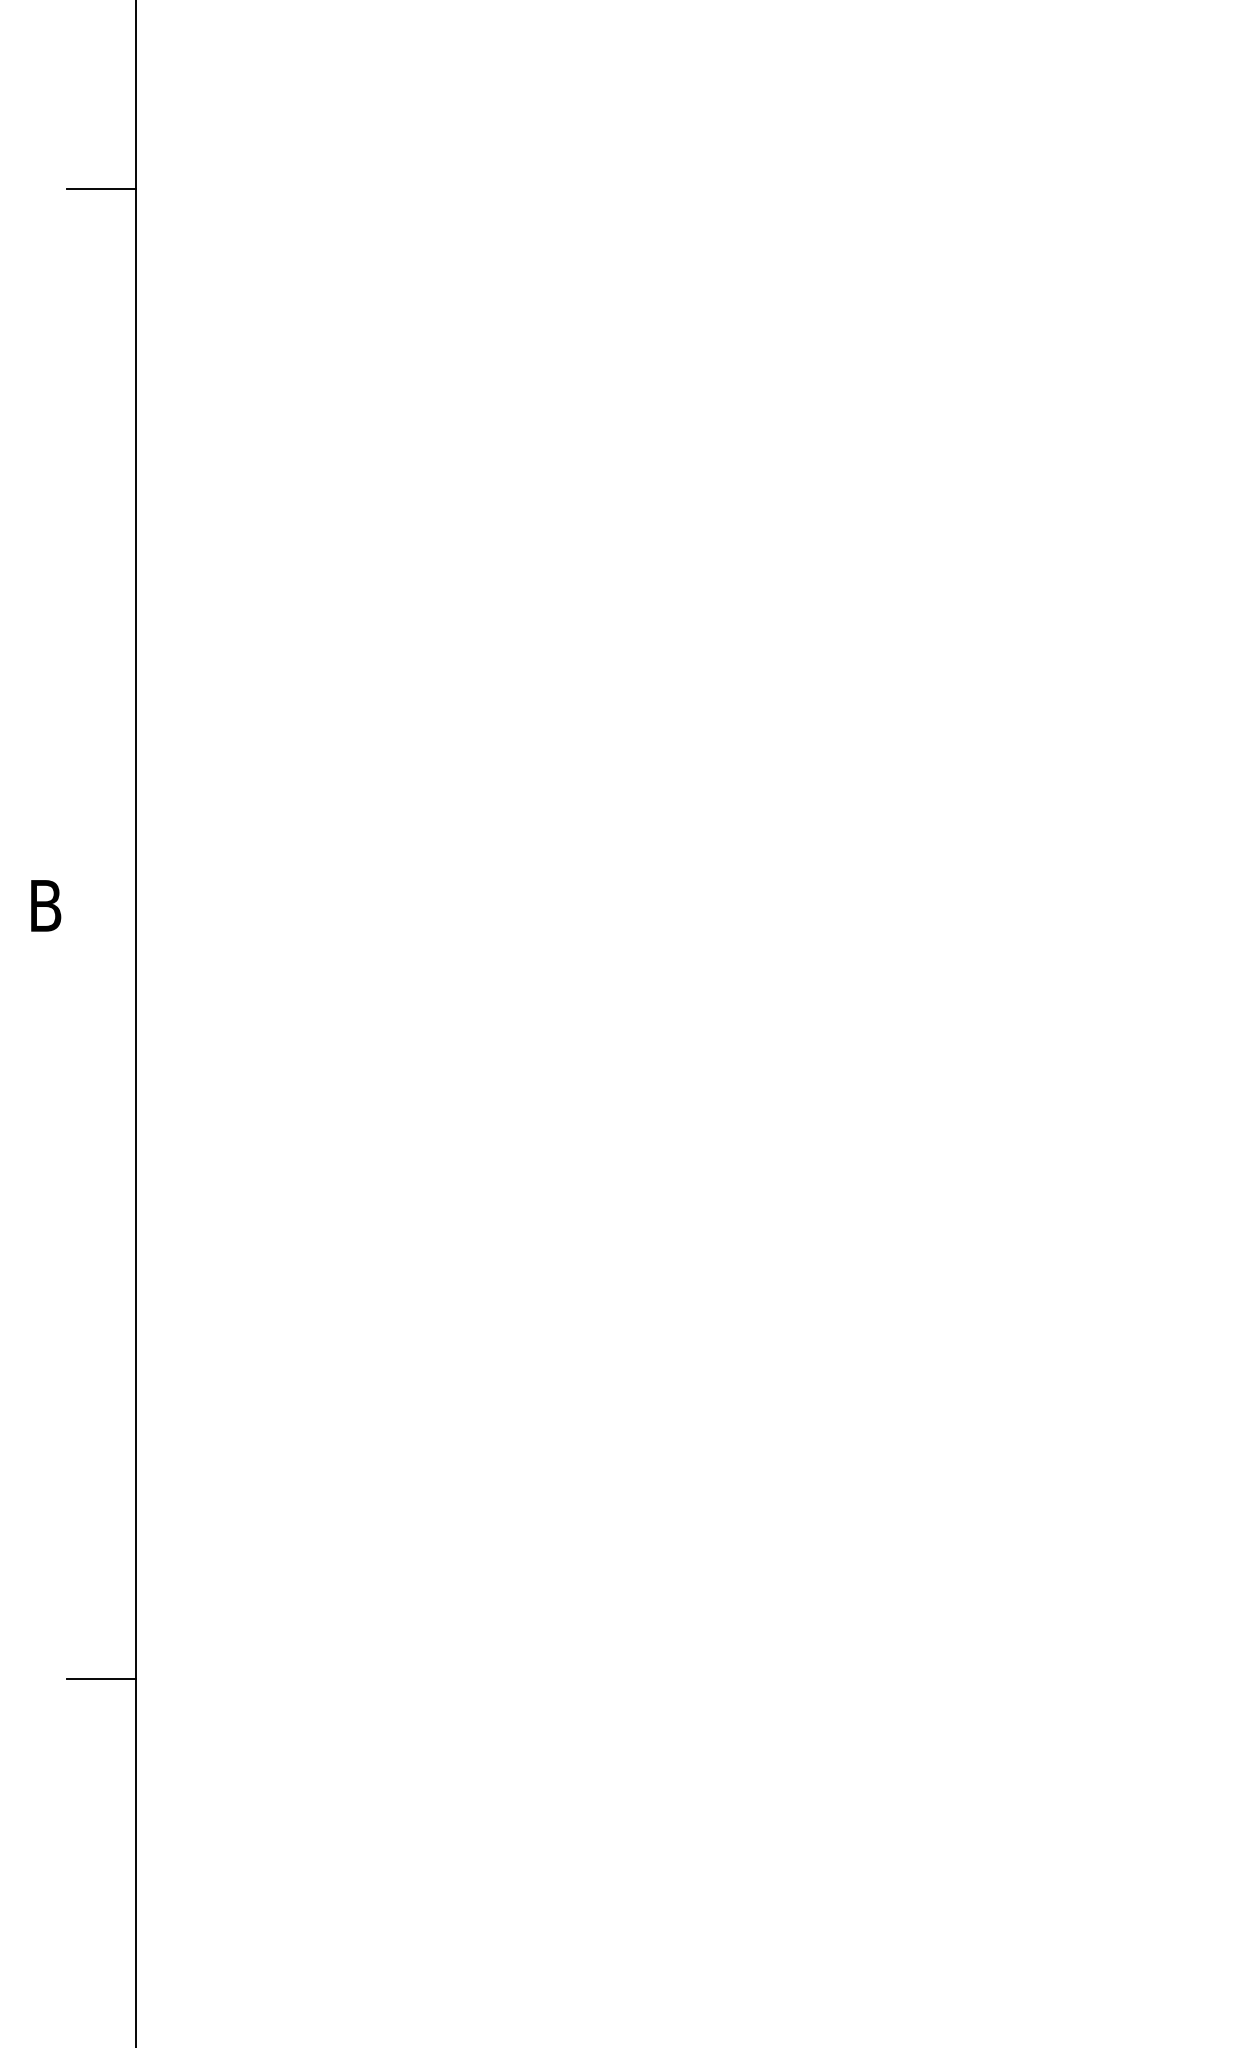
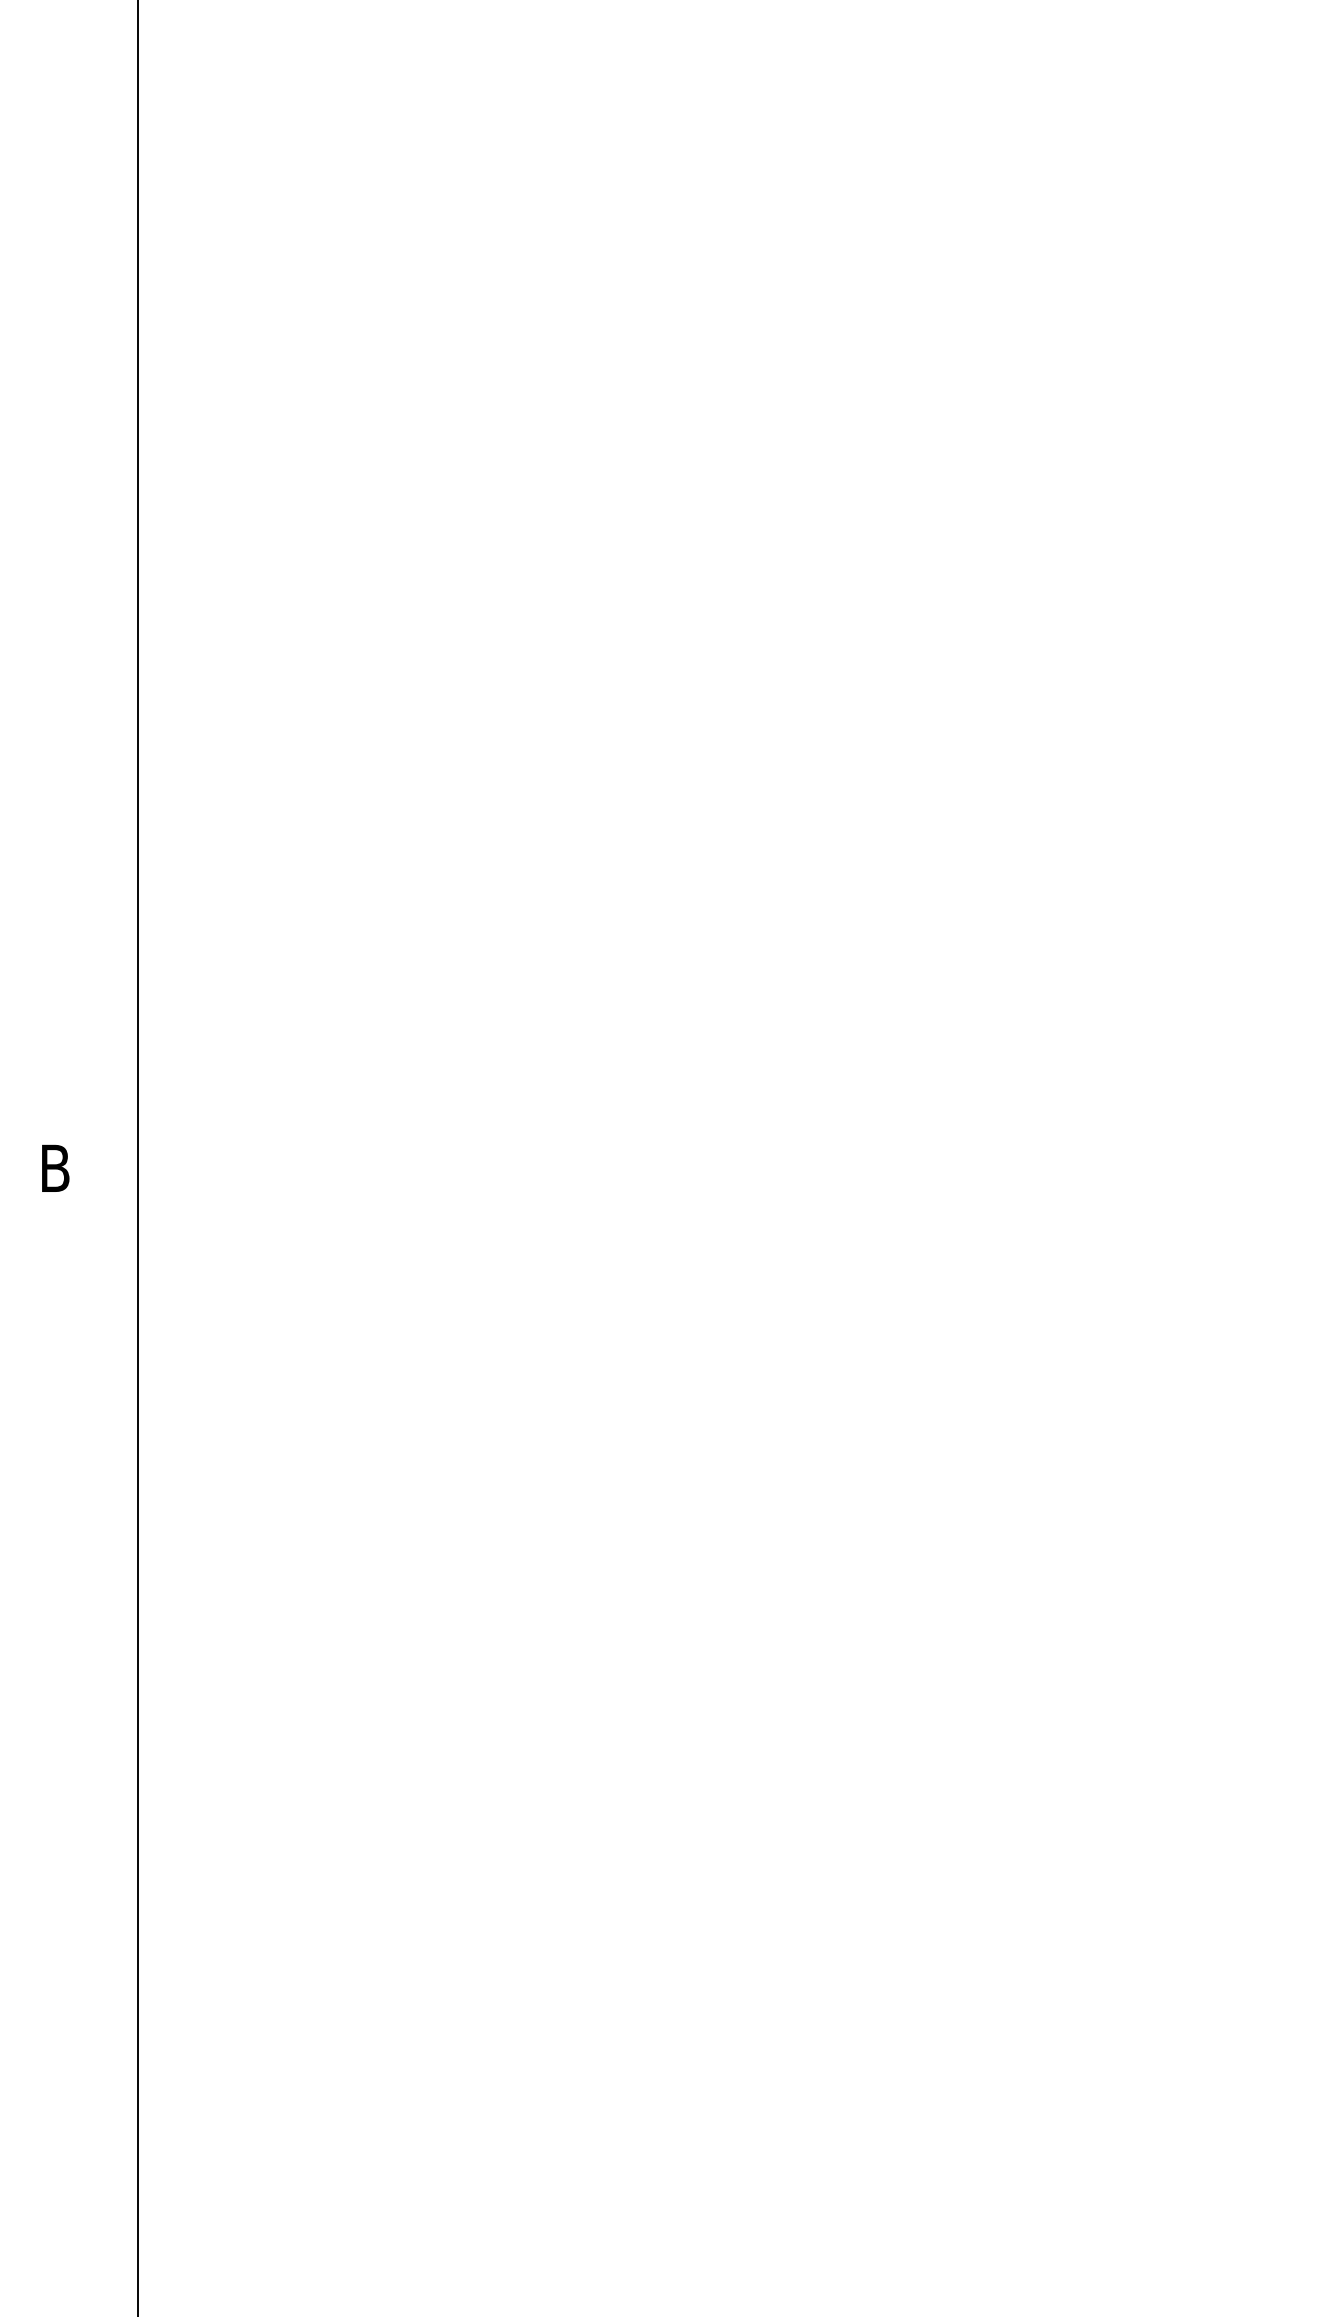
line: (101, 189) -> (106, 512), removed
line: (101, 1678) -> (106, 1875), removed

